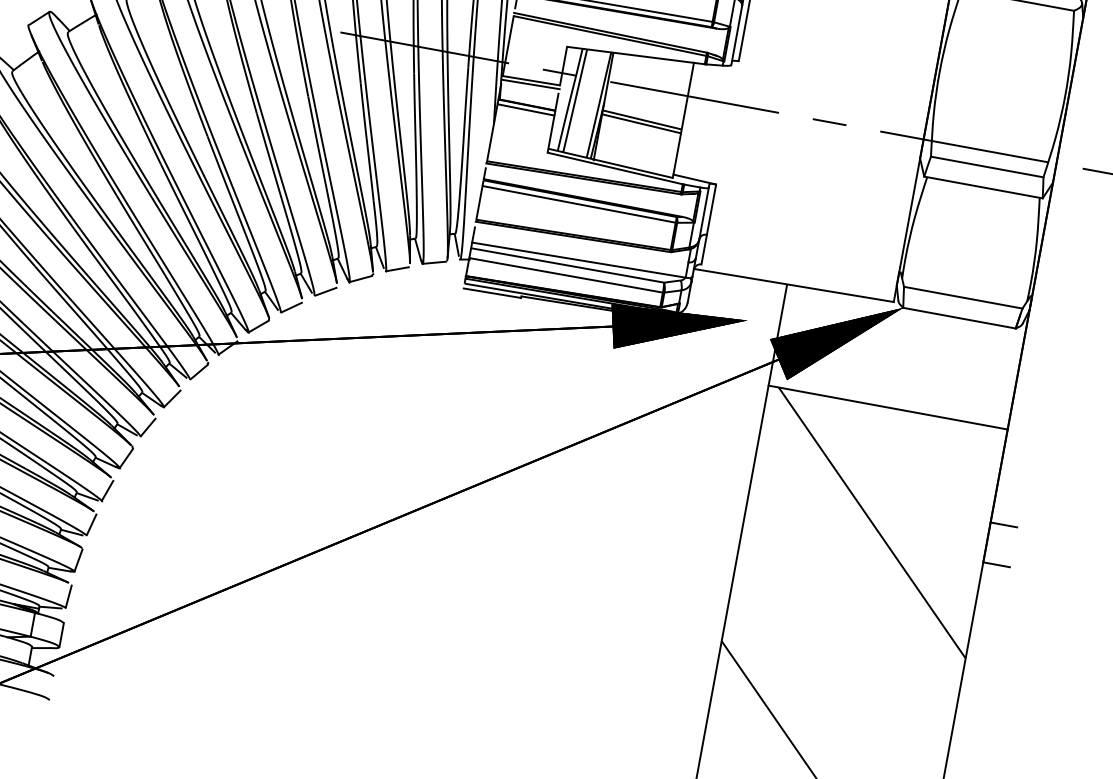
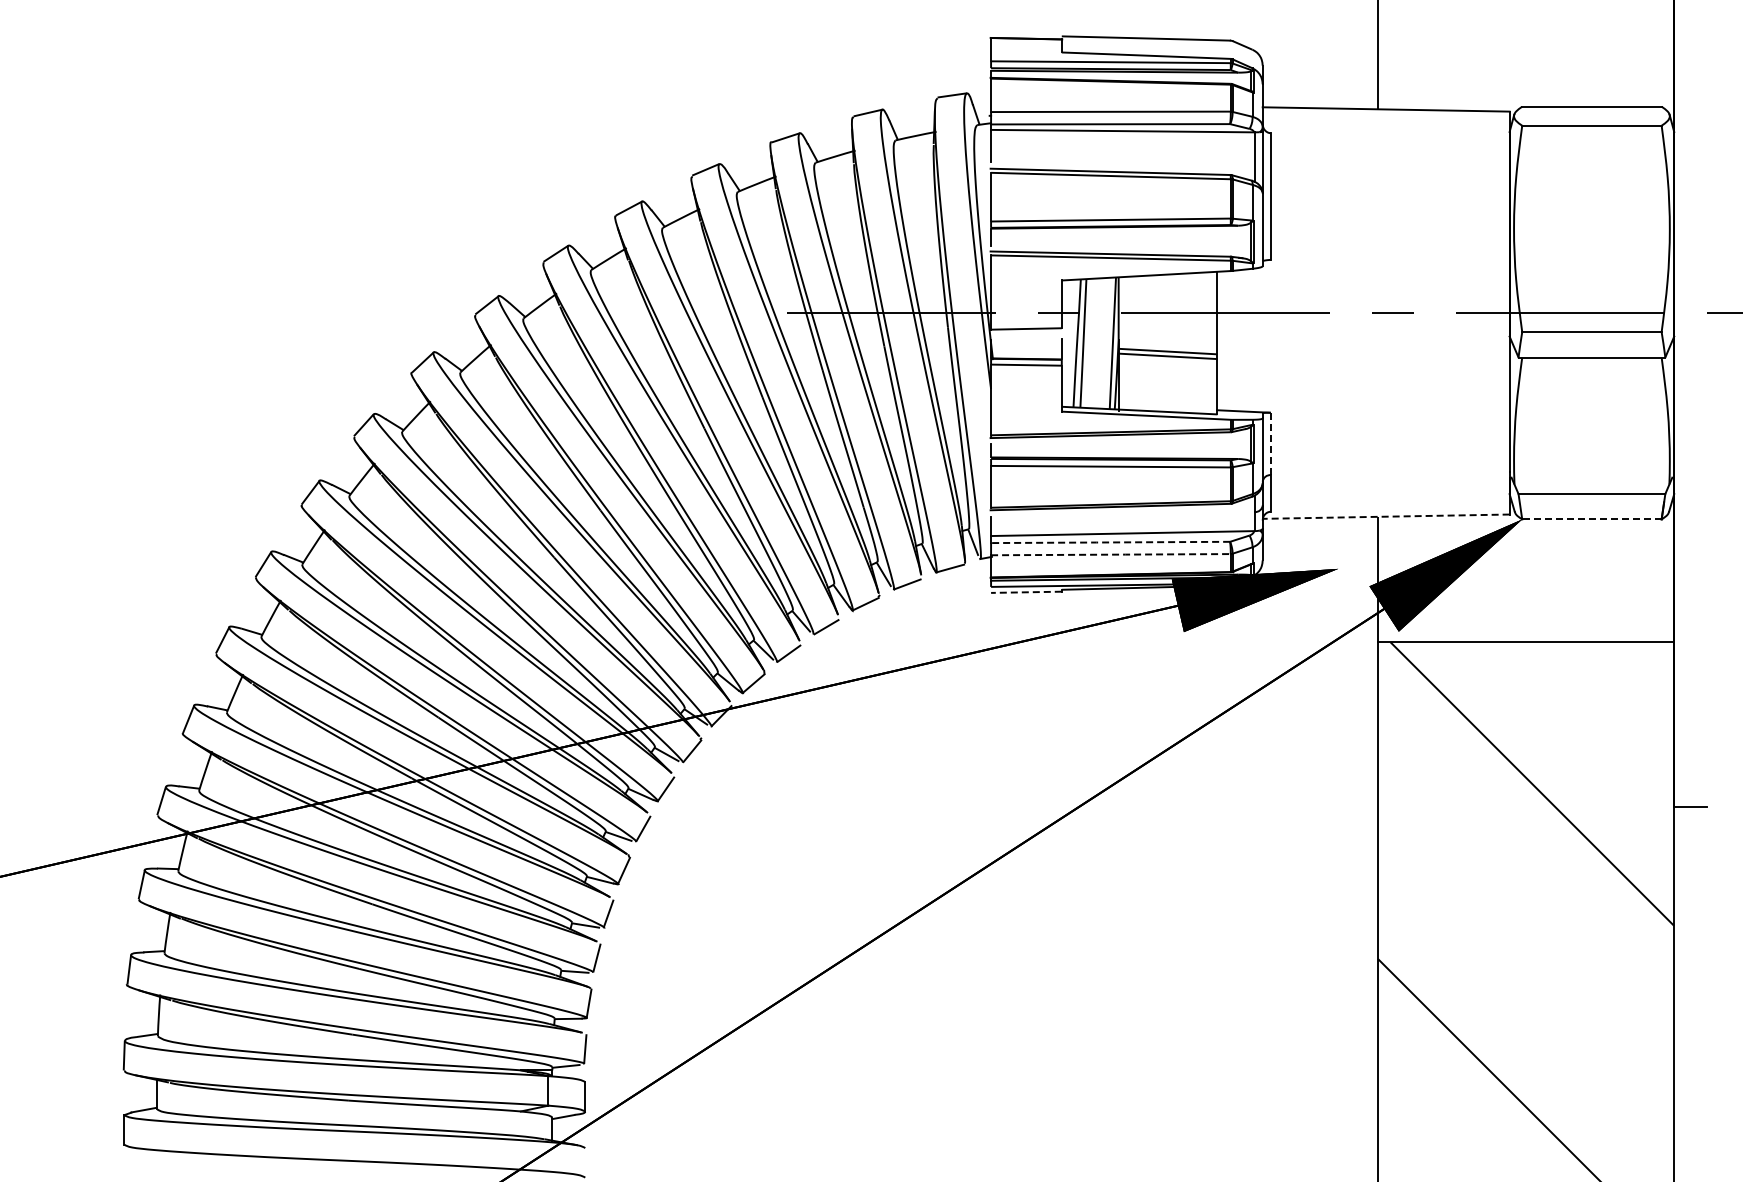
line: (530, 84) -> (1026, 333), removed
line: (711, 209) -> (1270, 443), solid -> dashed
line: (566, 265) -> (1109, 542), solid -> dashed
line: (566, 275) -> (1111, 554), solid -> dashed
line: (793, 285) -> (1385, 516), solid -> dashed
line: (491, 293) -> (1025, 592), solid -> dashed
line: (959, 318) -> (1591, 519), solid -> dashed
line: (1003, 524) -> (1690, 757), removed

